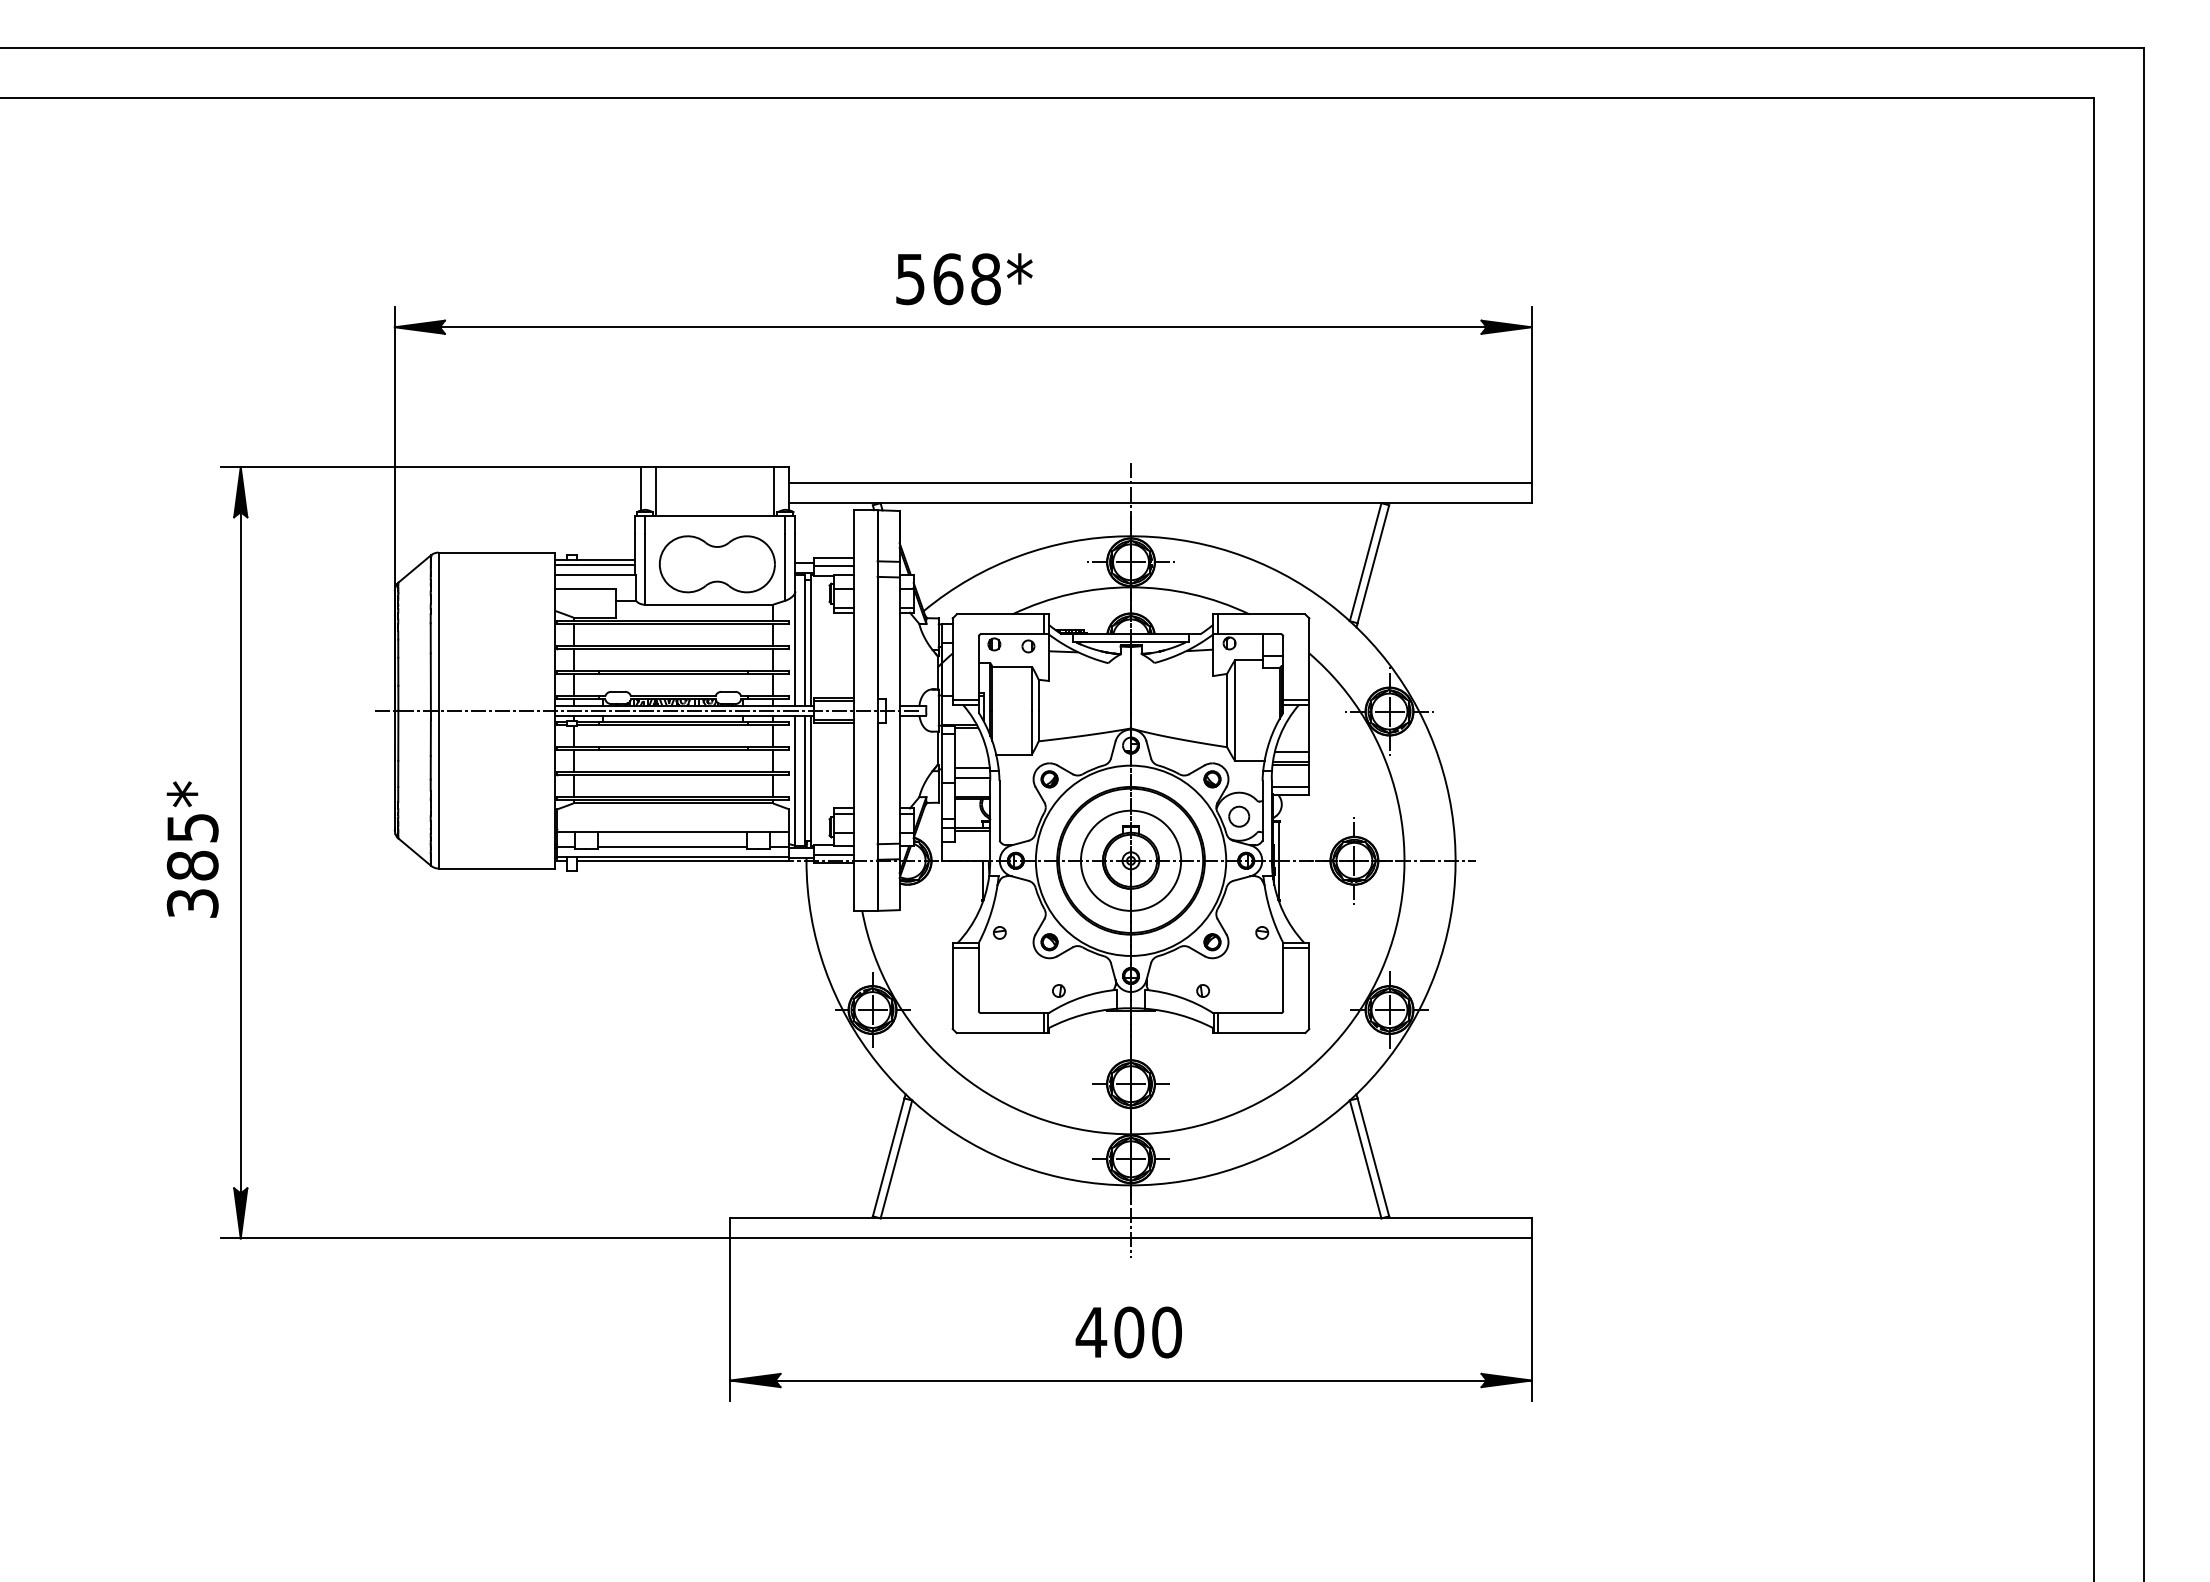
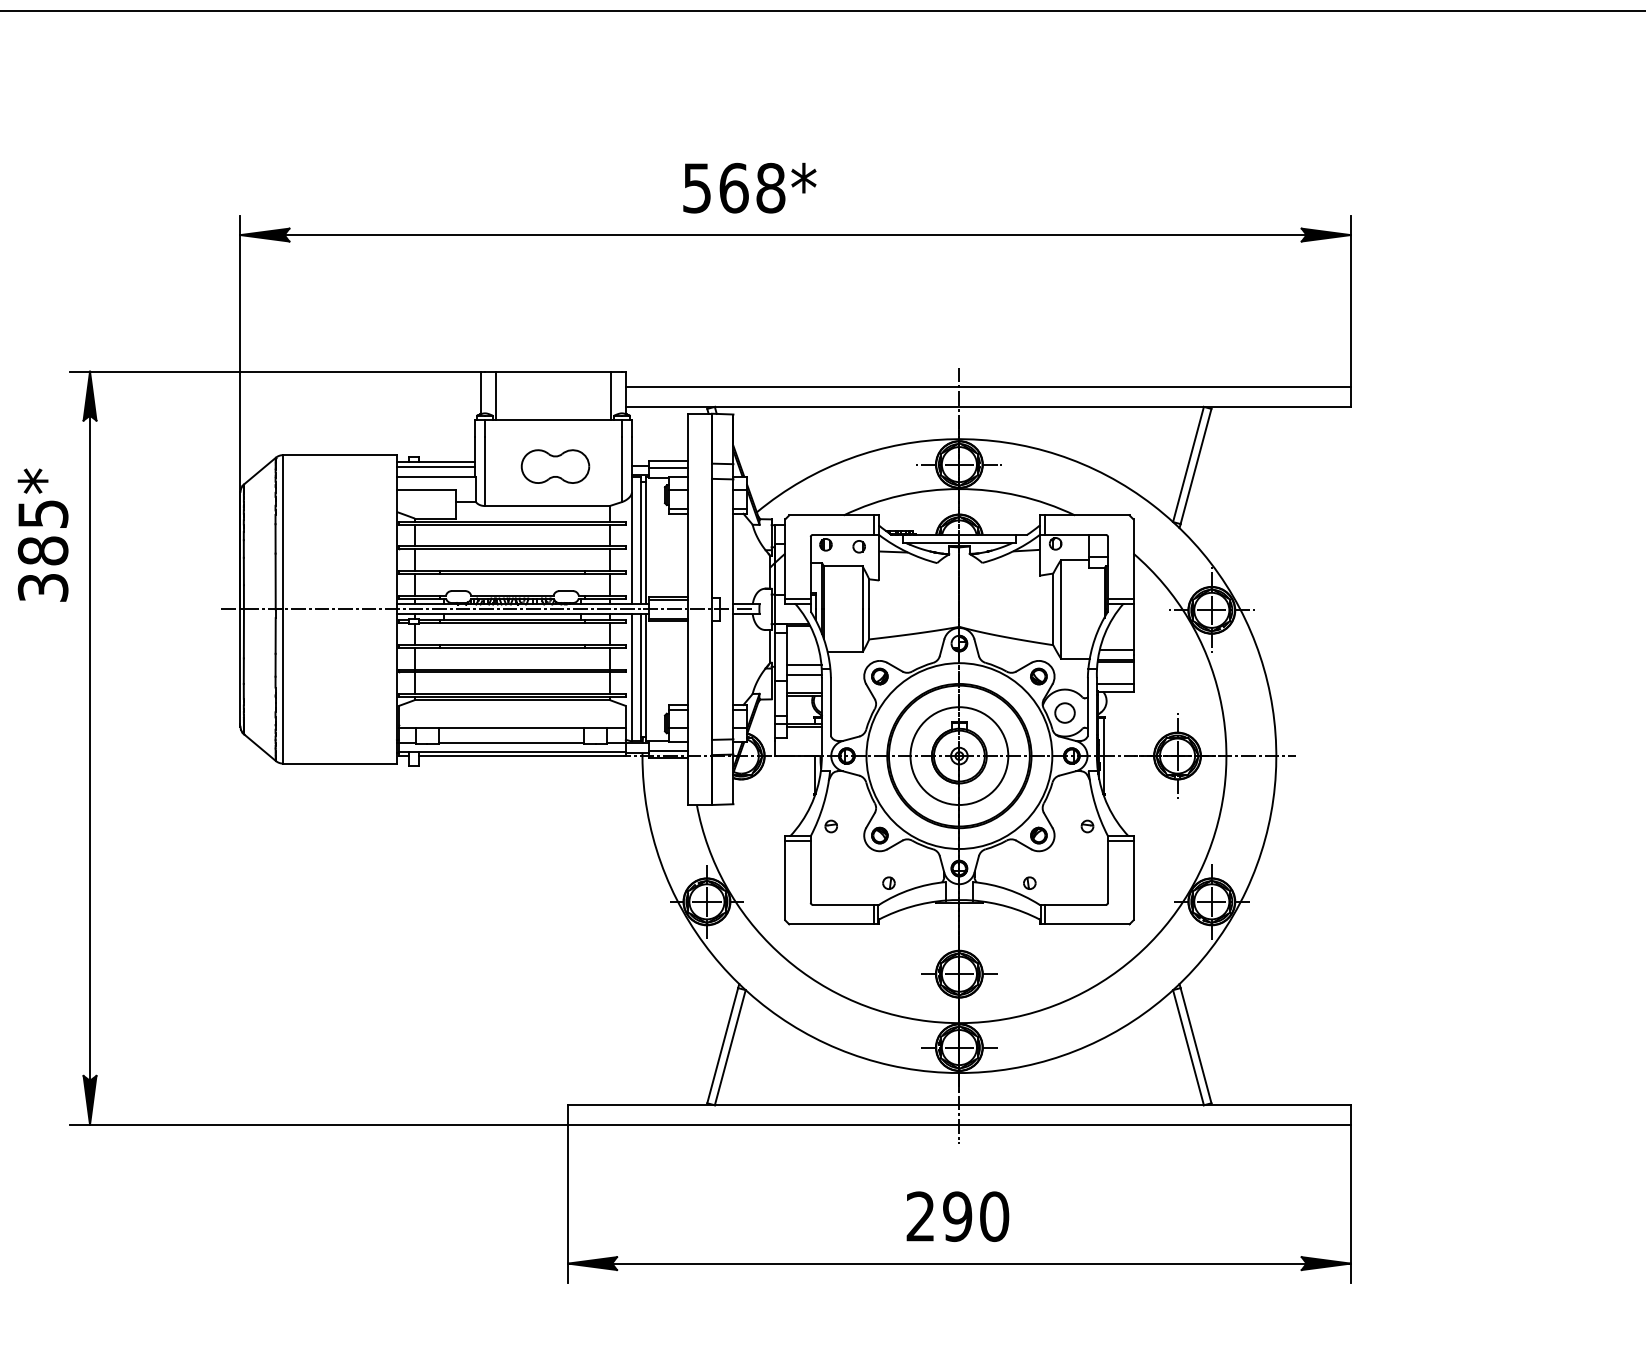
text: (964, 279) -> (749, 188), moved
part: (717, 564) -> (555, 466), size x0.6
text: (192, 849) -> (42, 535), moved
text: (1109, 1332) -> (938, 1216), 400 -> 290

